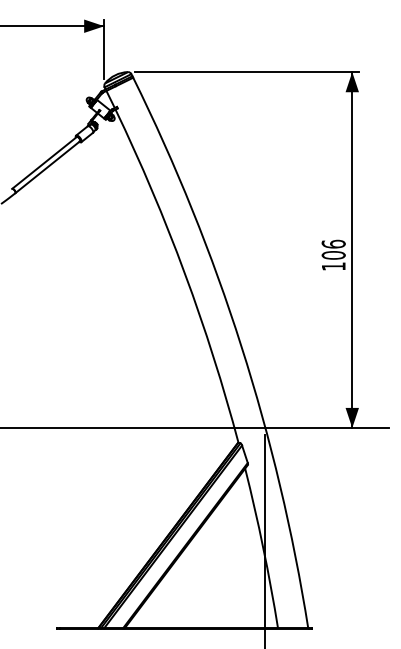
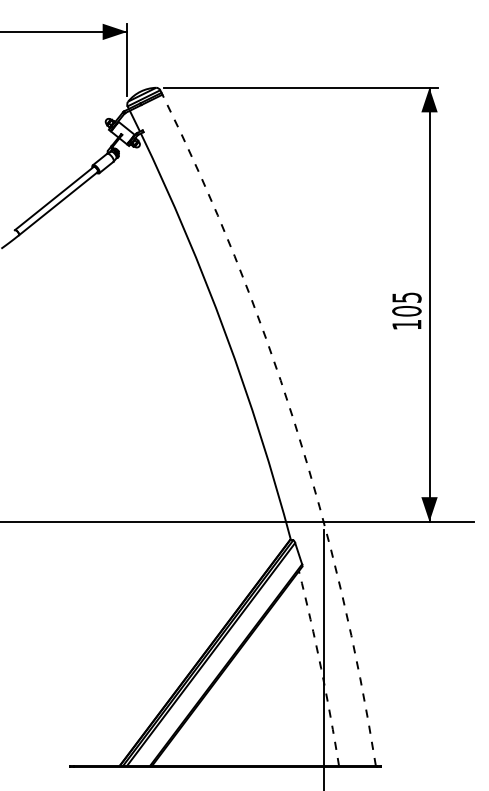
text: (333, 244) -> (406, 297), 106 -> 105
arc: (241, 346) -> (294, 422), solid -> dashed
arc: (263, 548) -> (321, 668), solid -> dashed

